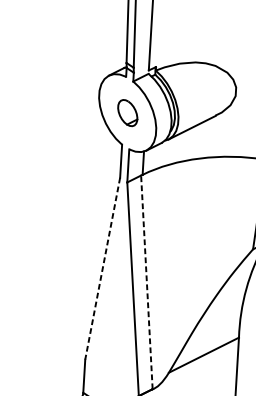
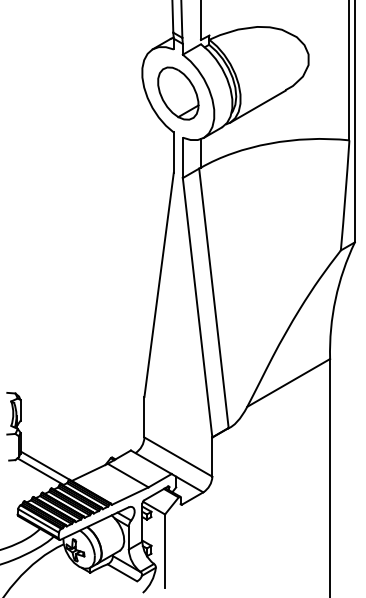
part: (127, 113) -> (178, 93), size x1.67
line: (102, 269) -> (159, 285), dashed -> solid
line: (146, 282) -> (213, 298), dashed -> solid

